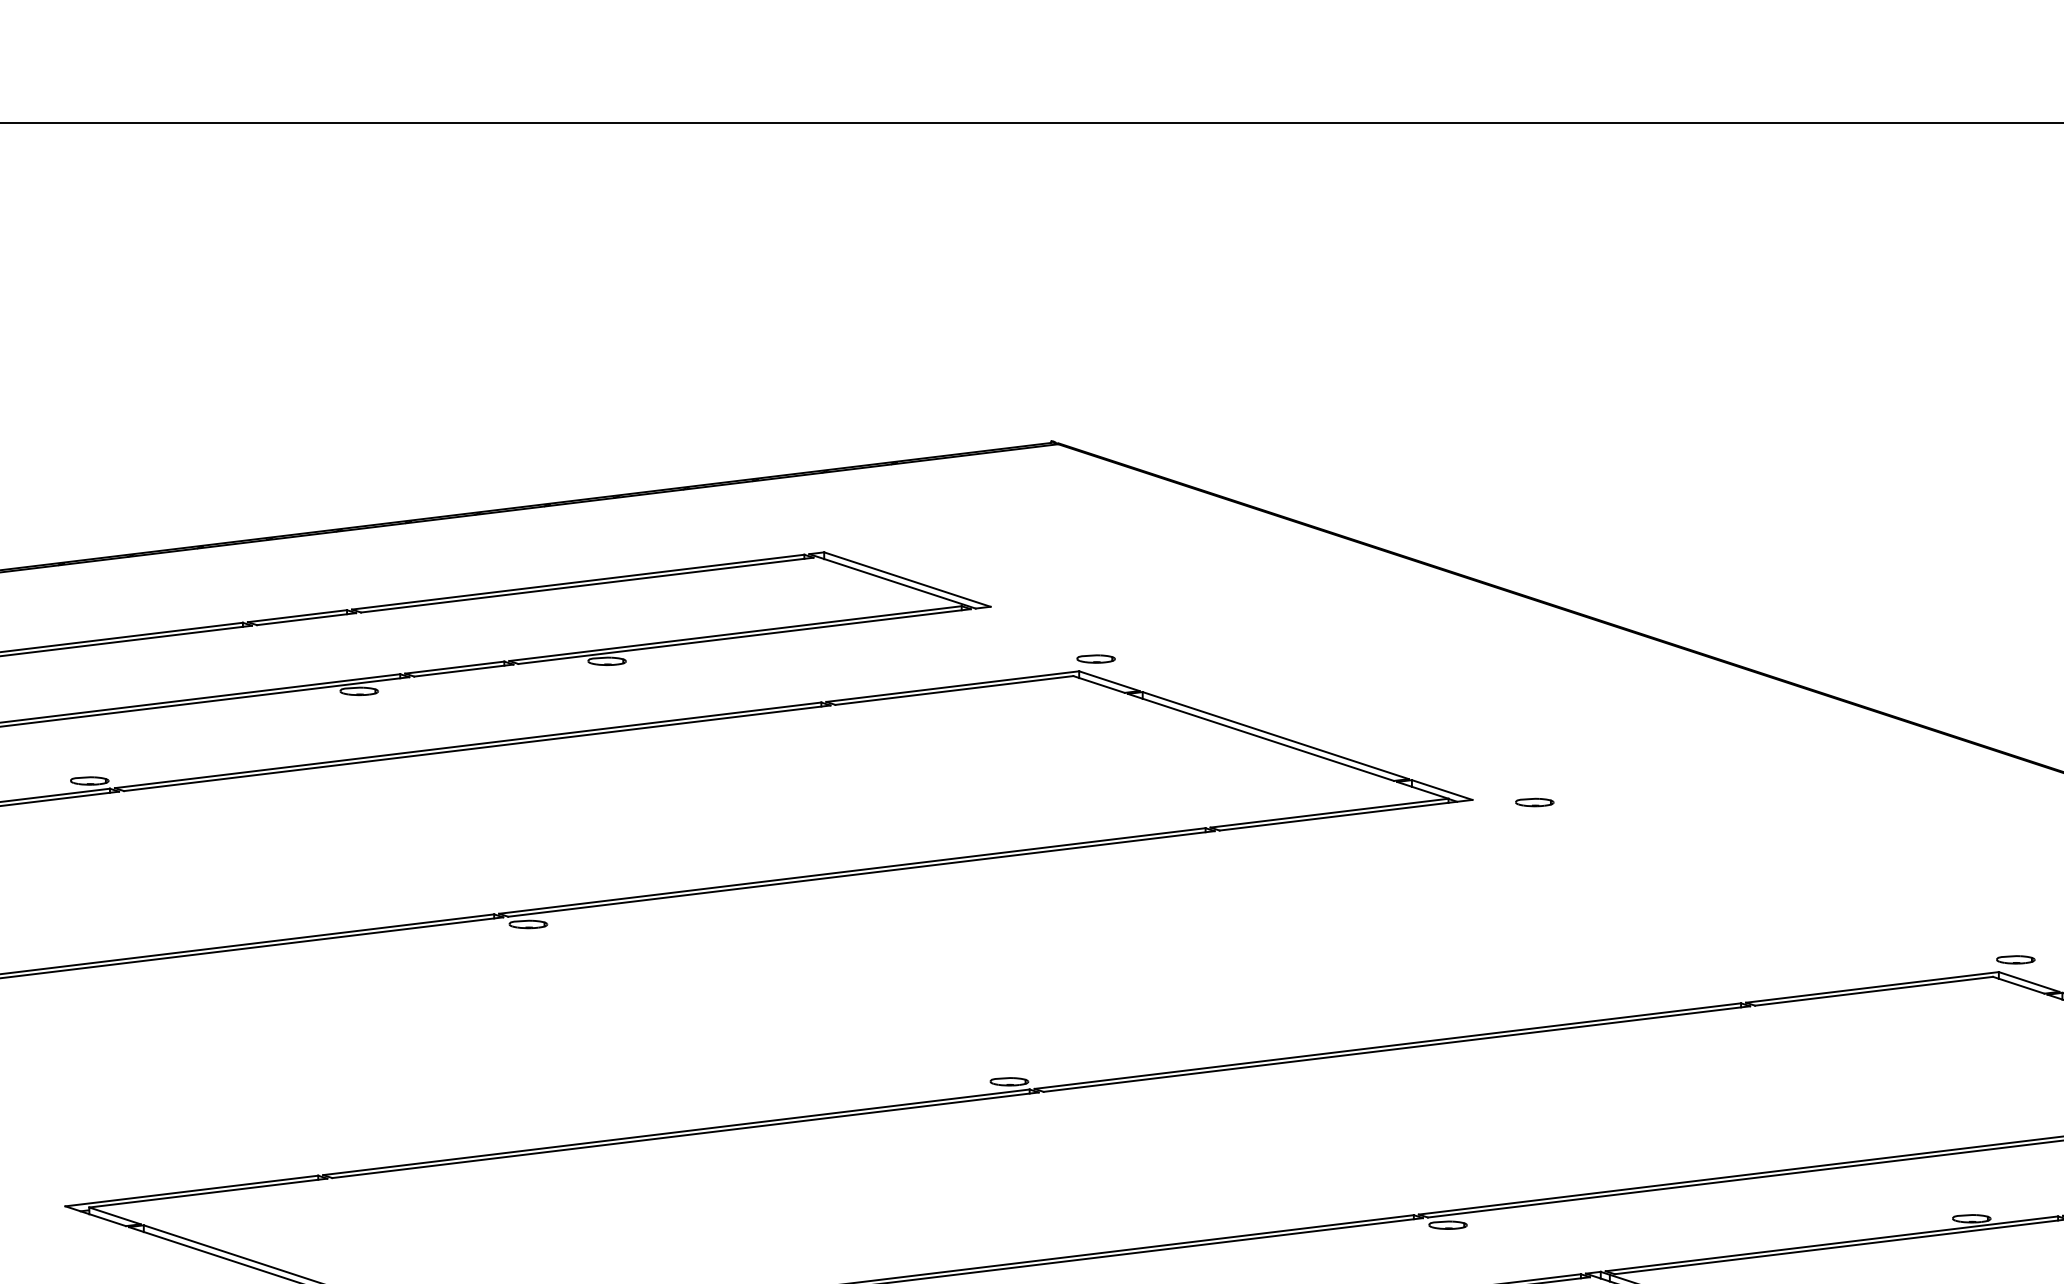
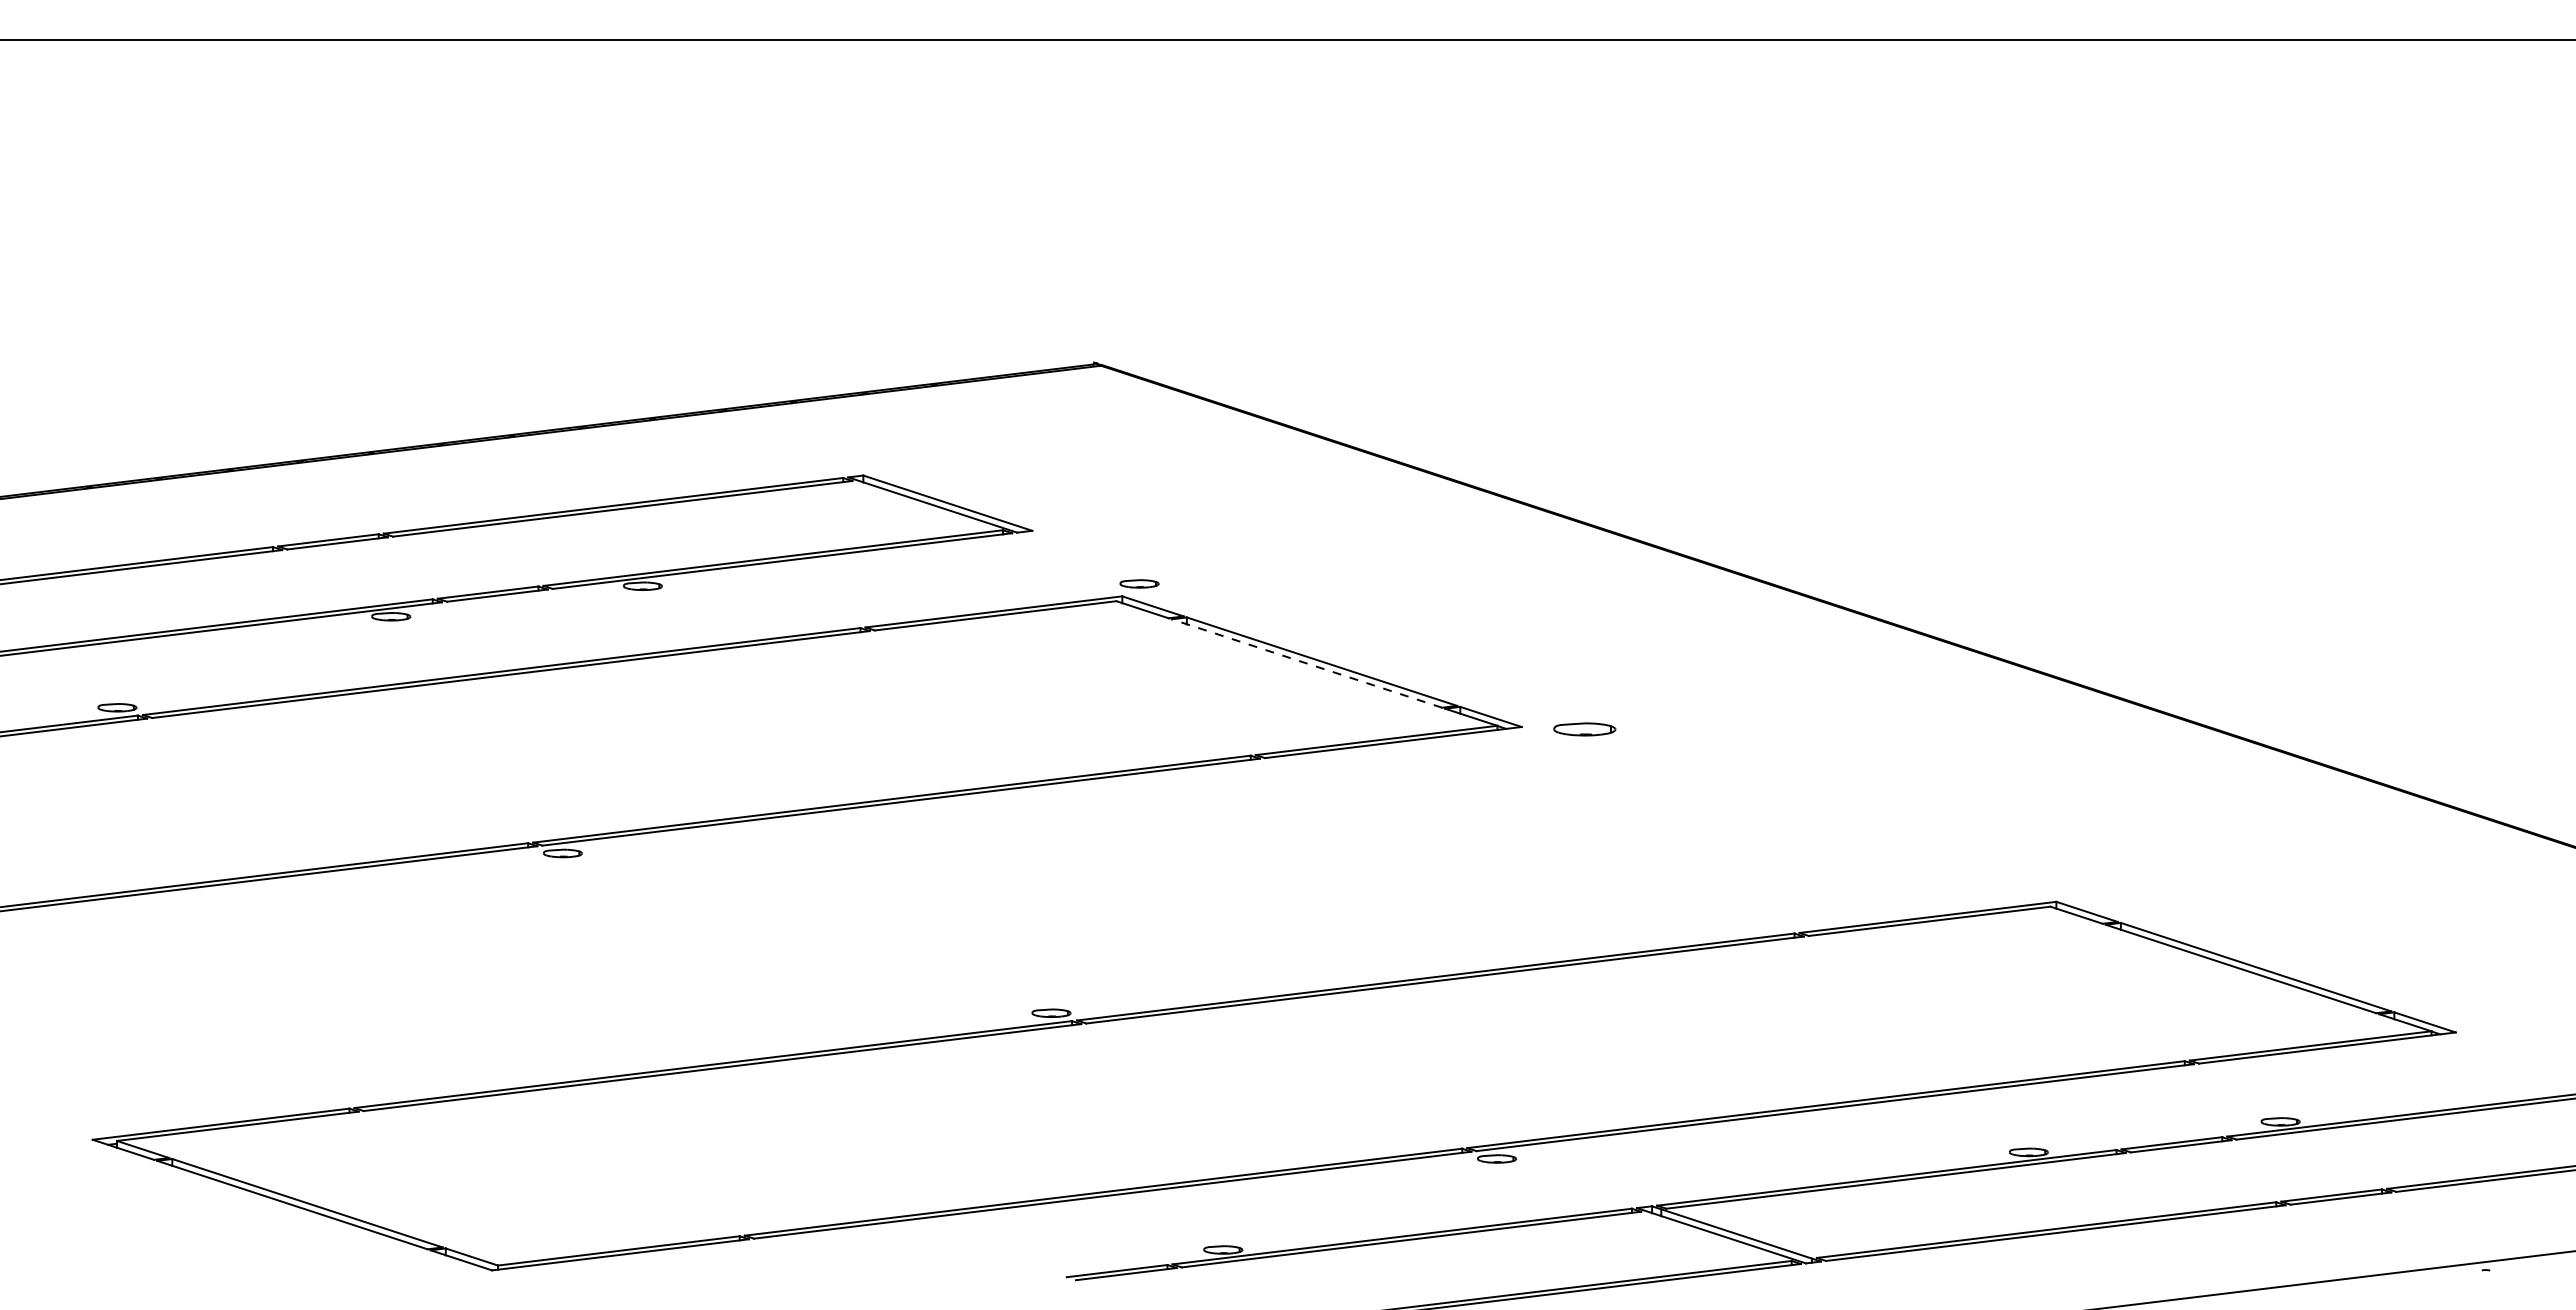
line: (1260, 737) -> (1306, 663), solid -> dashed
part: (1535, 802) -> (1585, 729), size x1.6
part: (2015, 959) -> (2073, 889), removed

